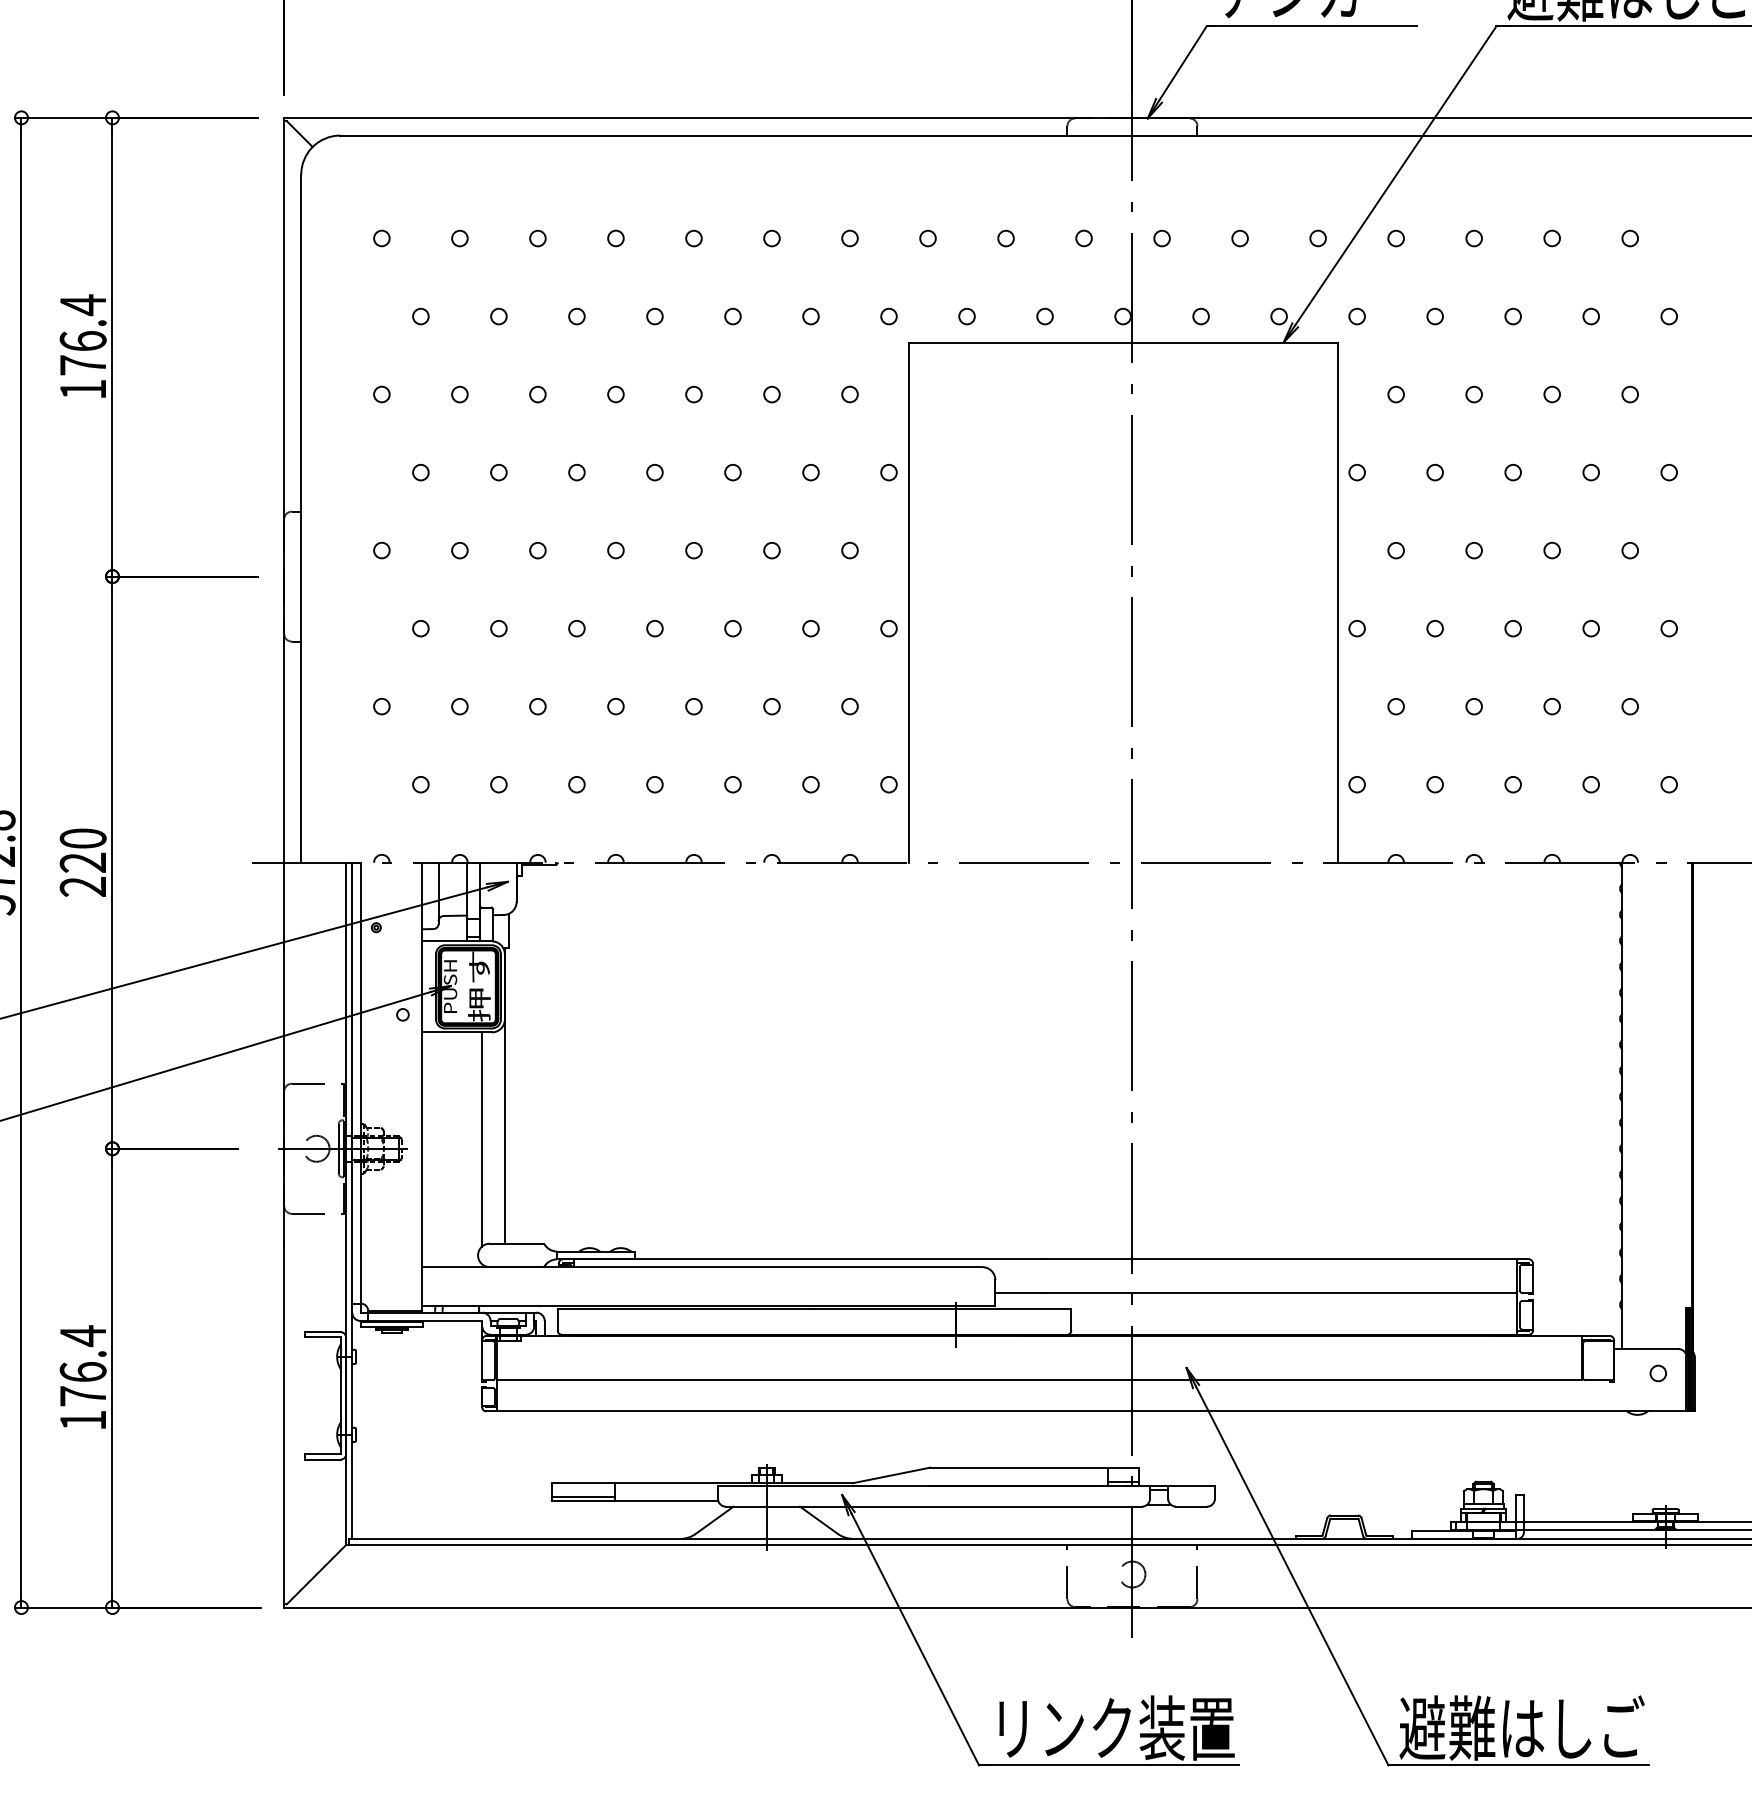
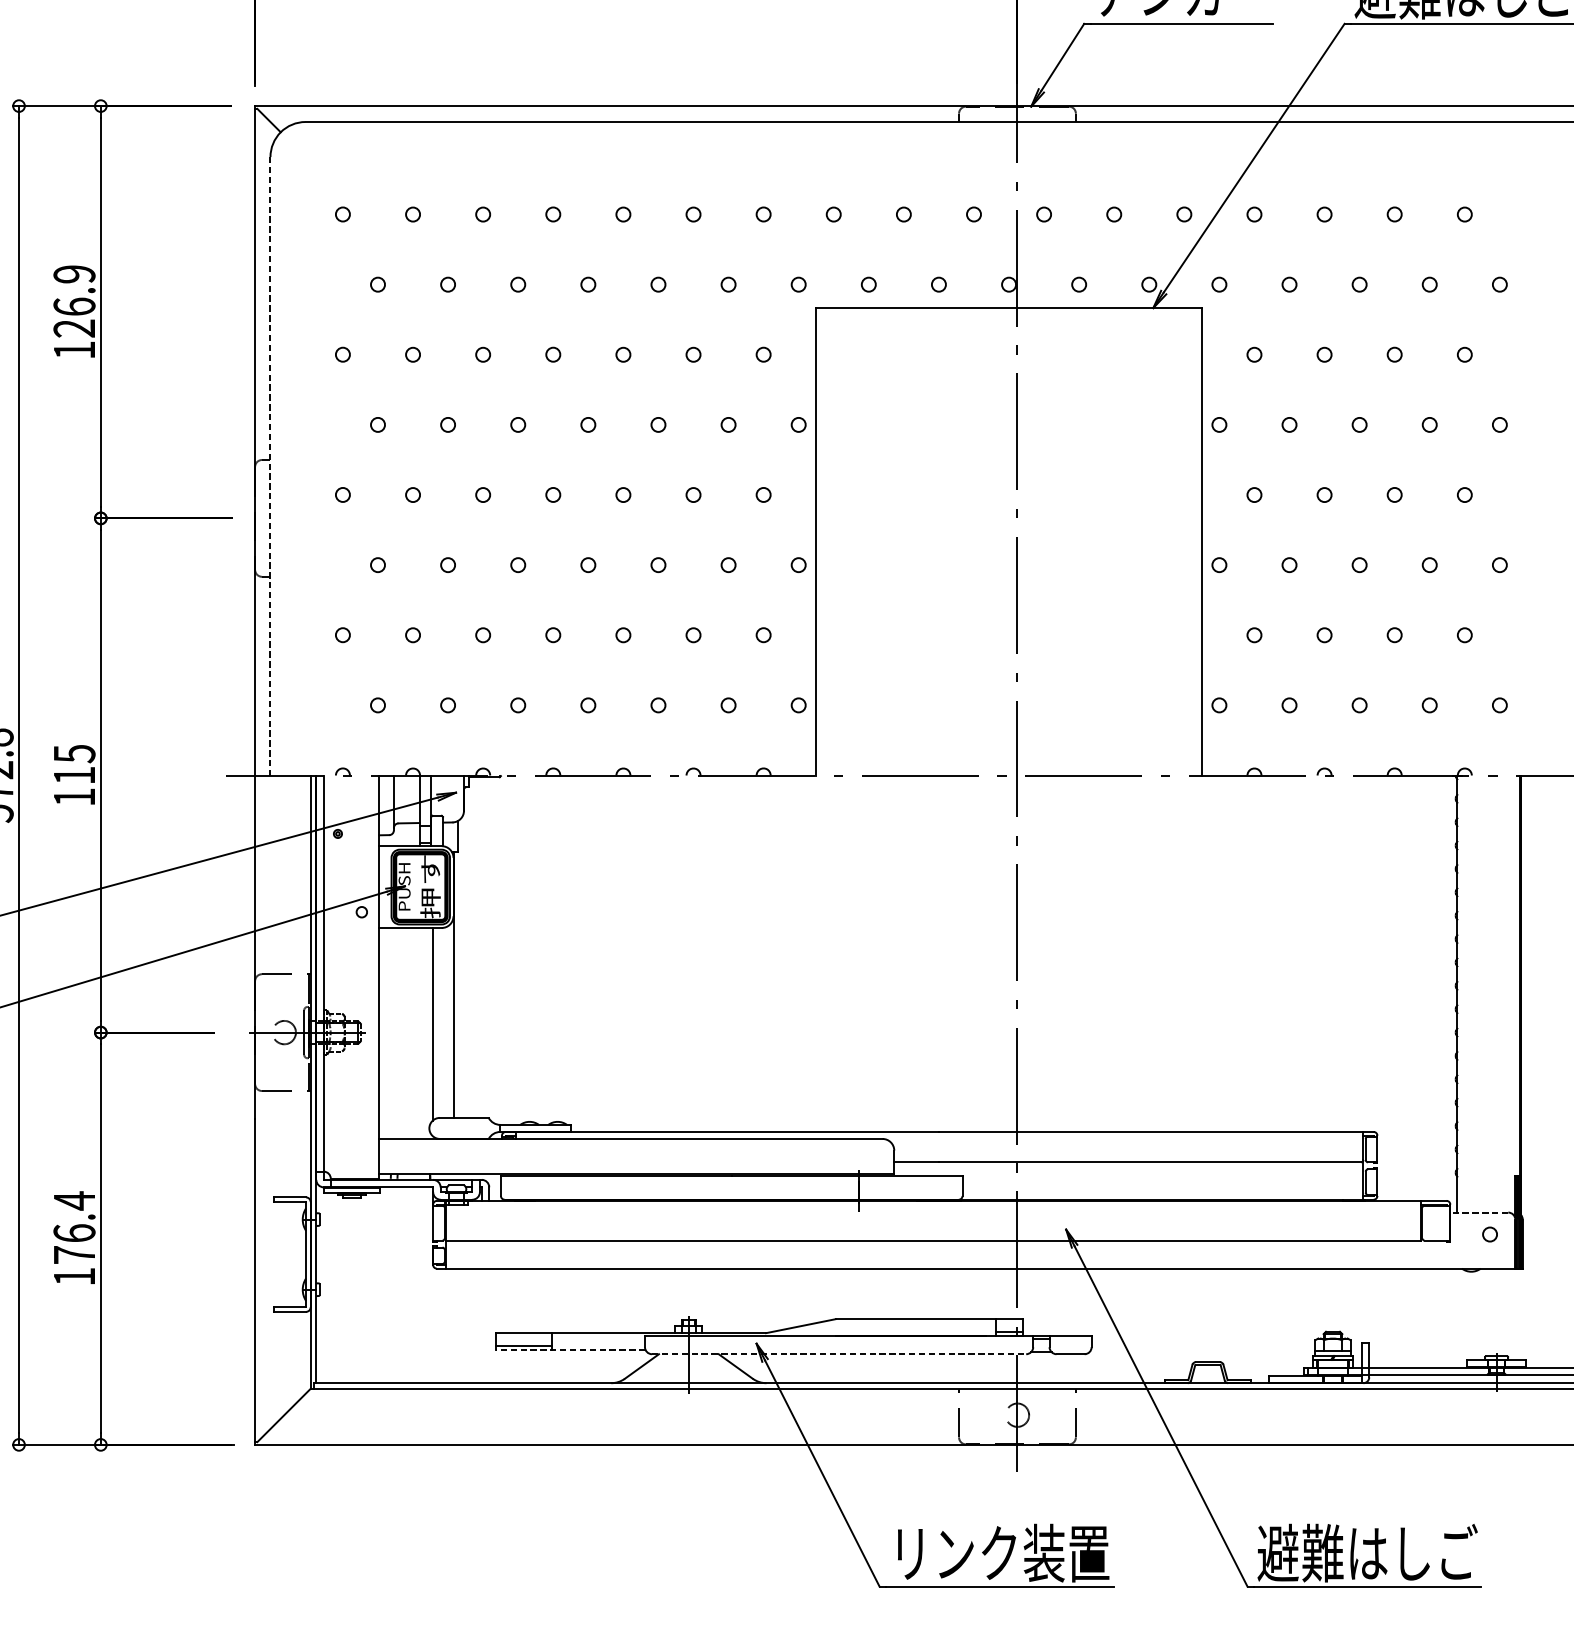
text: (82, 334) -> (73, 300), 176.4 -> 126.9
line: (301, 519) -> (270, 467), solid -> dashed
text: (82, 862) -> (73, 775), 220 -> 115
line: (1645, 1349) -> (1478, 1212), solid -> dashed
line: (634, 1501) -> (569, 1349), solid -> dashed
line: (934, 1506) -> (839, 1354), solid -> dashed

